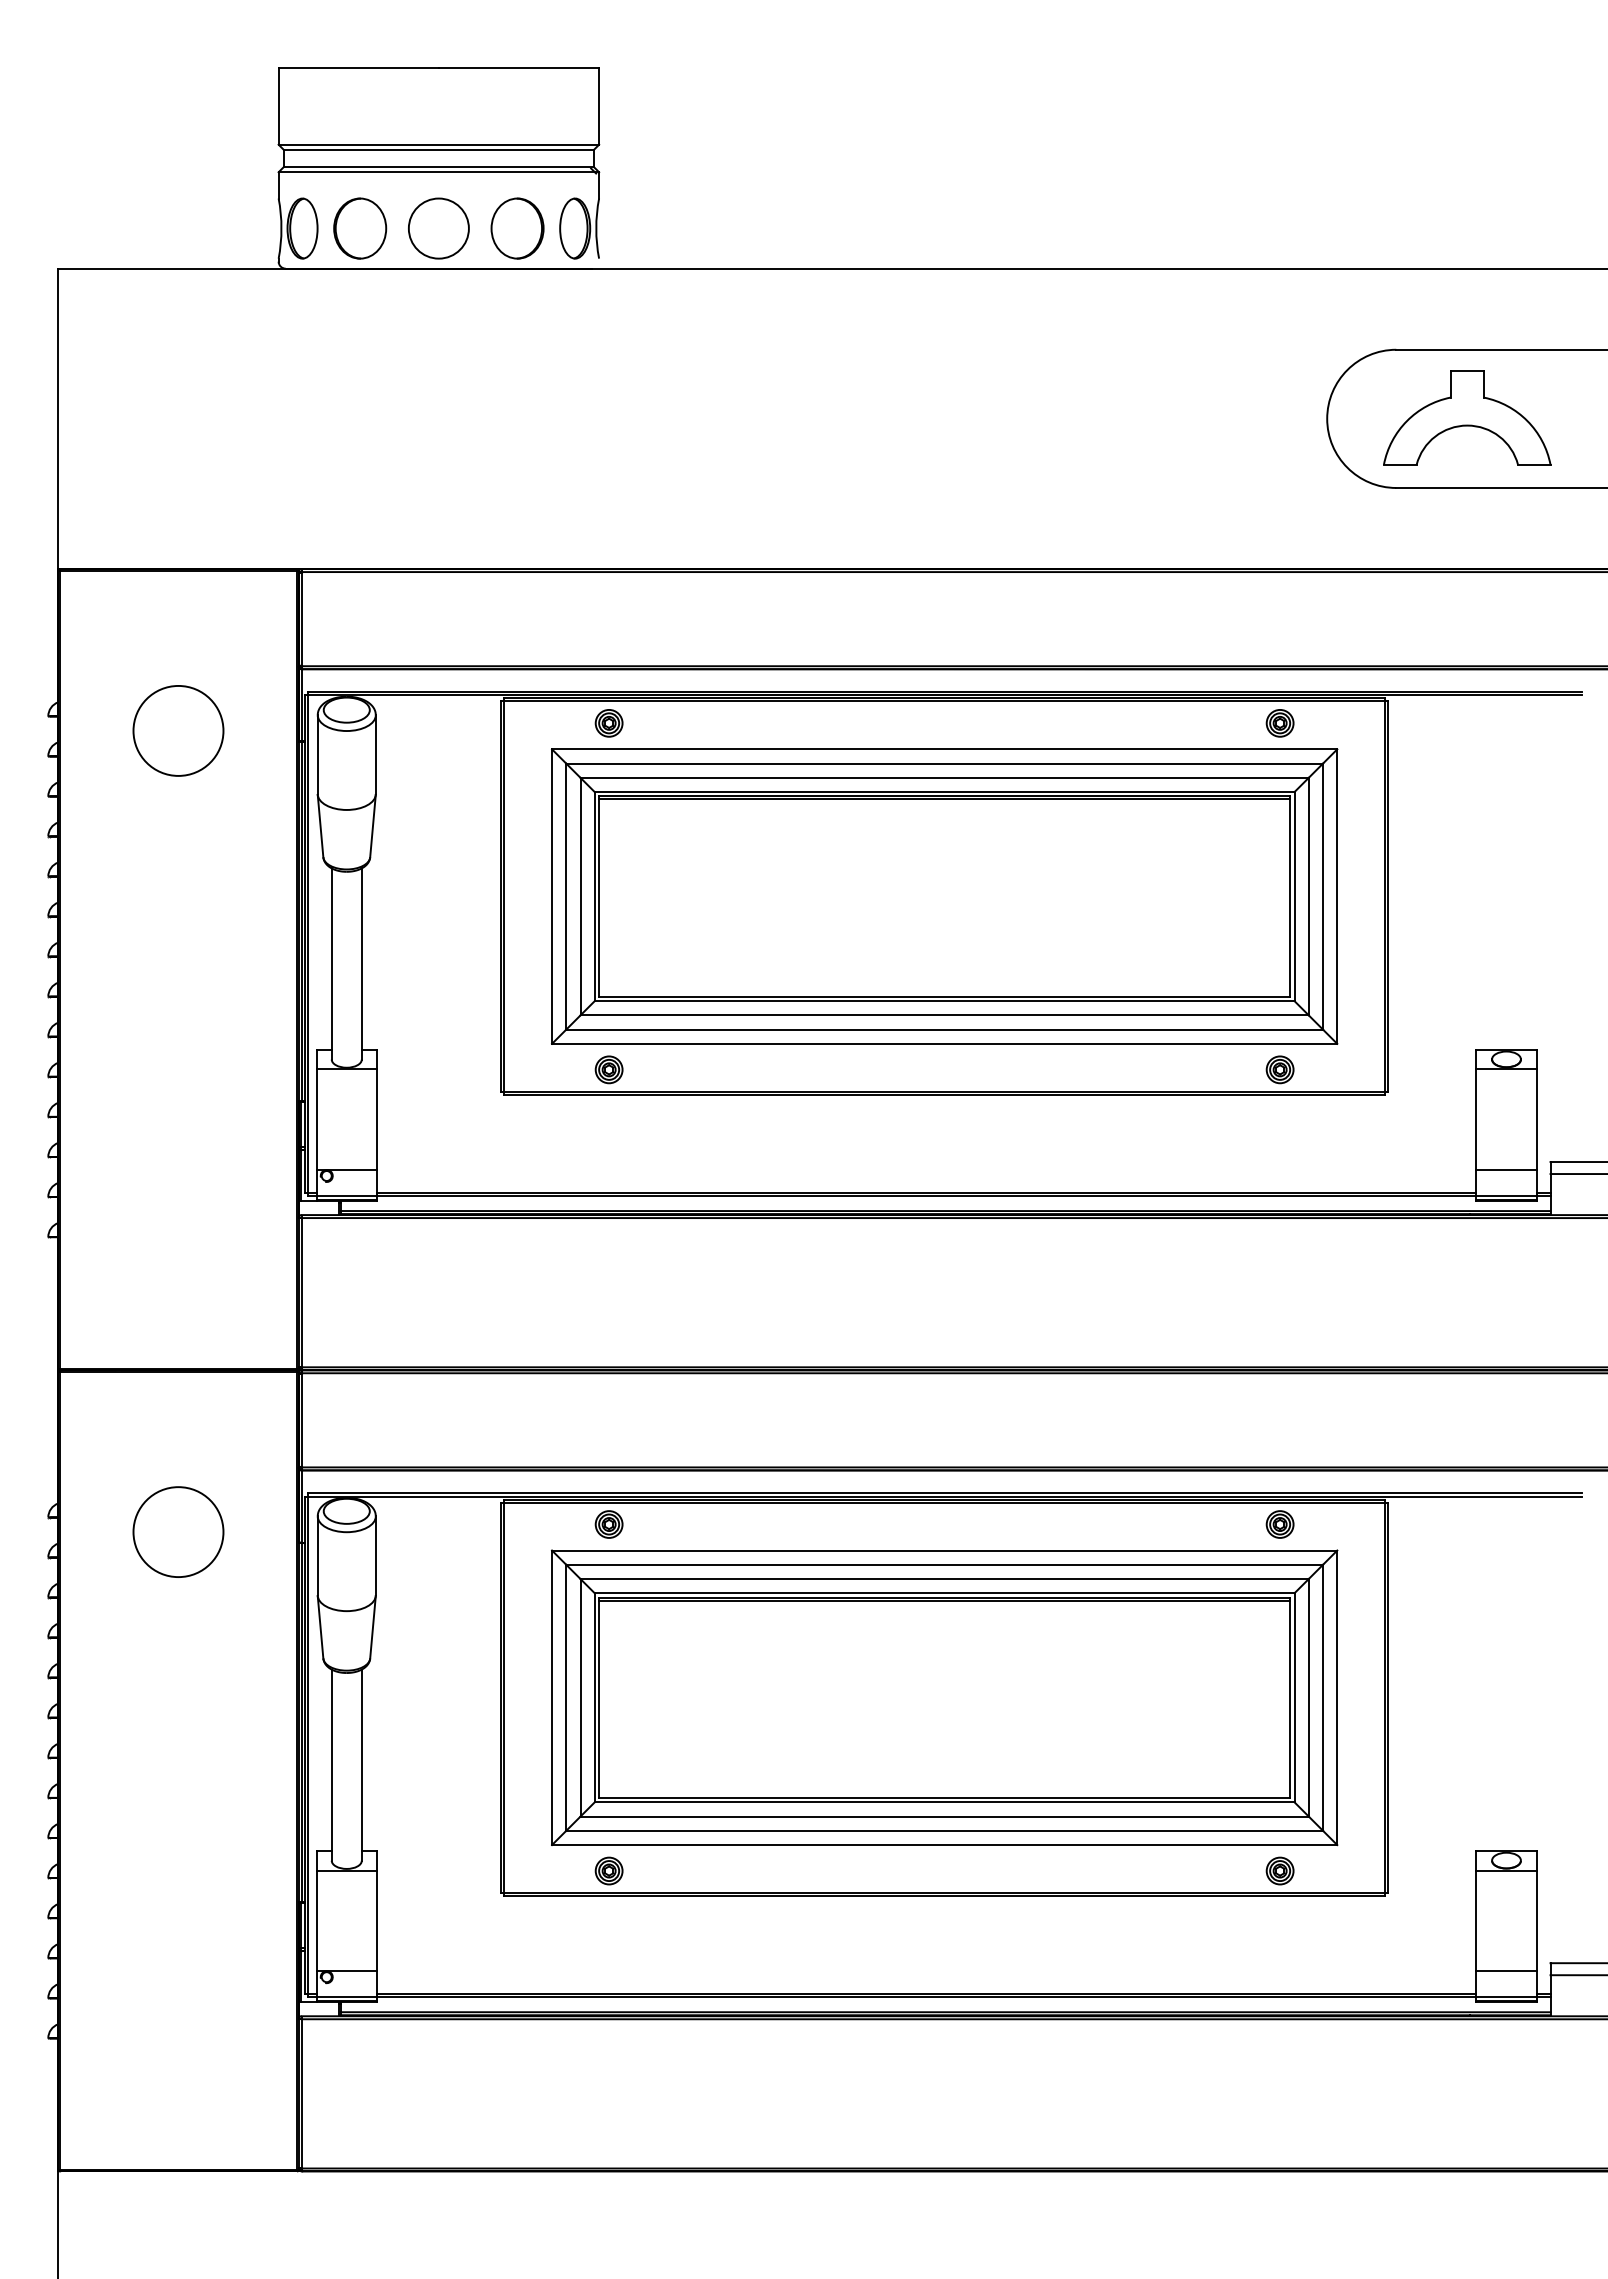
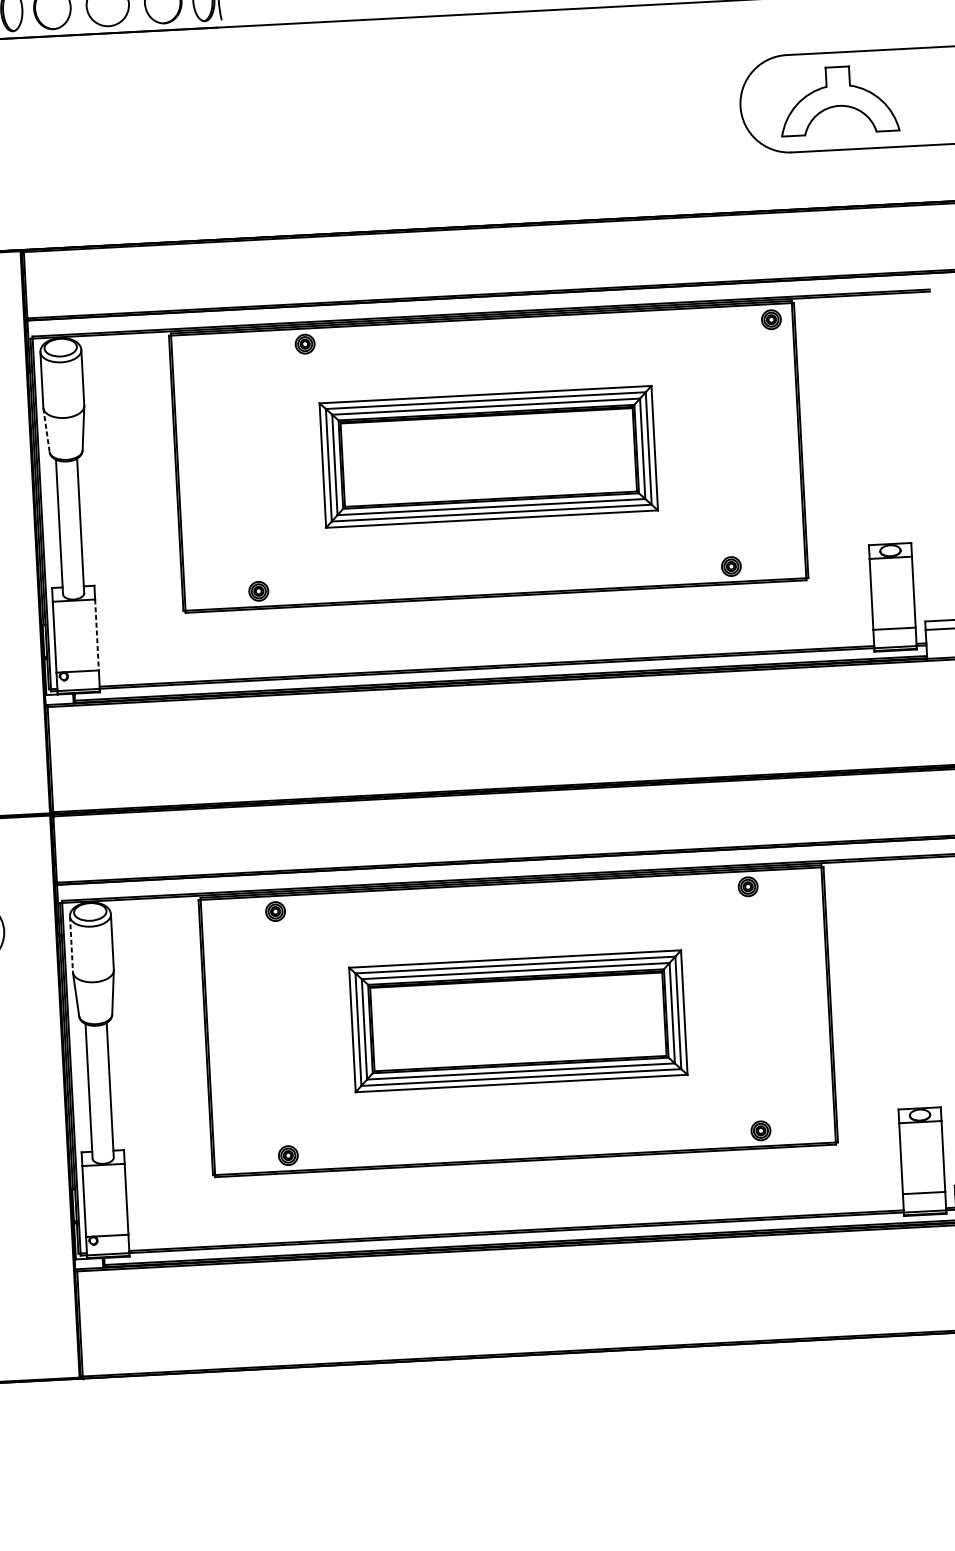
part: (608, 723) -> (304, 344), moved
part: (1279, 723) -> (770, 319), moved
line: (320, 826) -> (46, 430), solid -> dashed
part: (944, 896) -> (488, 456), size x0.6
line: (376, 1120) -> (96, 635), solid -> dashed
line: (317, 1556) -> (71, 944), solid -> dashed
part: (944, 1697) -> (518, 1021), size x0.6

